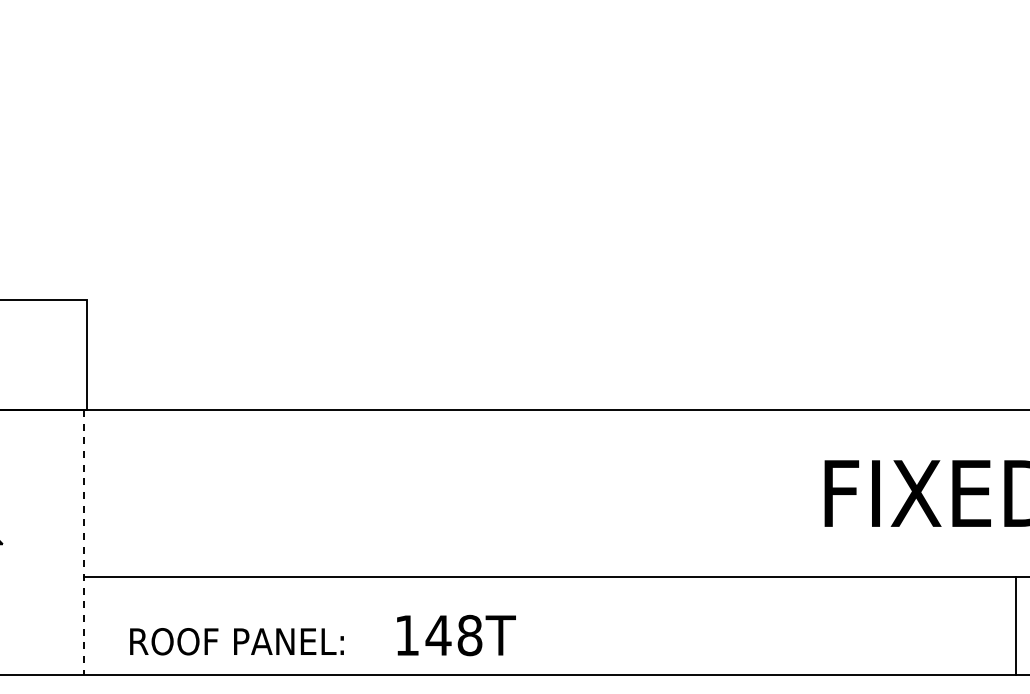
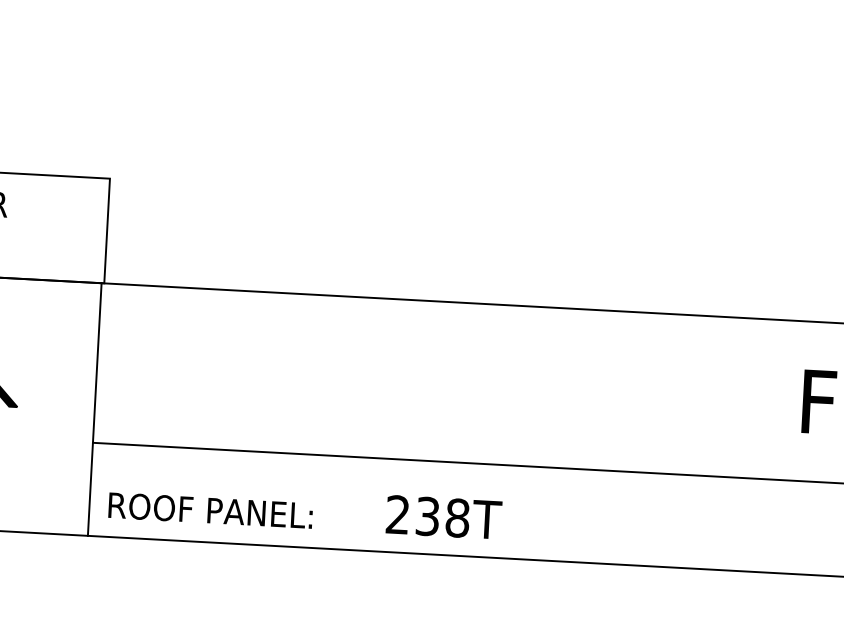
line: (83, 542) -> (94, 409), dashed -> solid
text: (423, 635) -> (413, 515), 148T -> 238T
text: (236, 641) -> (210, 510), moved

